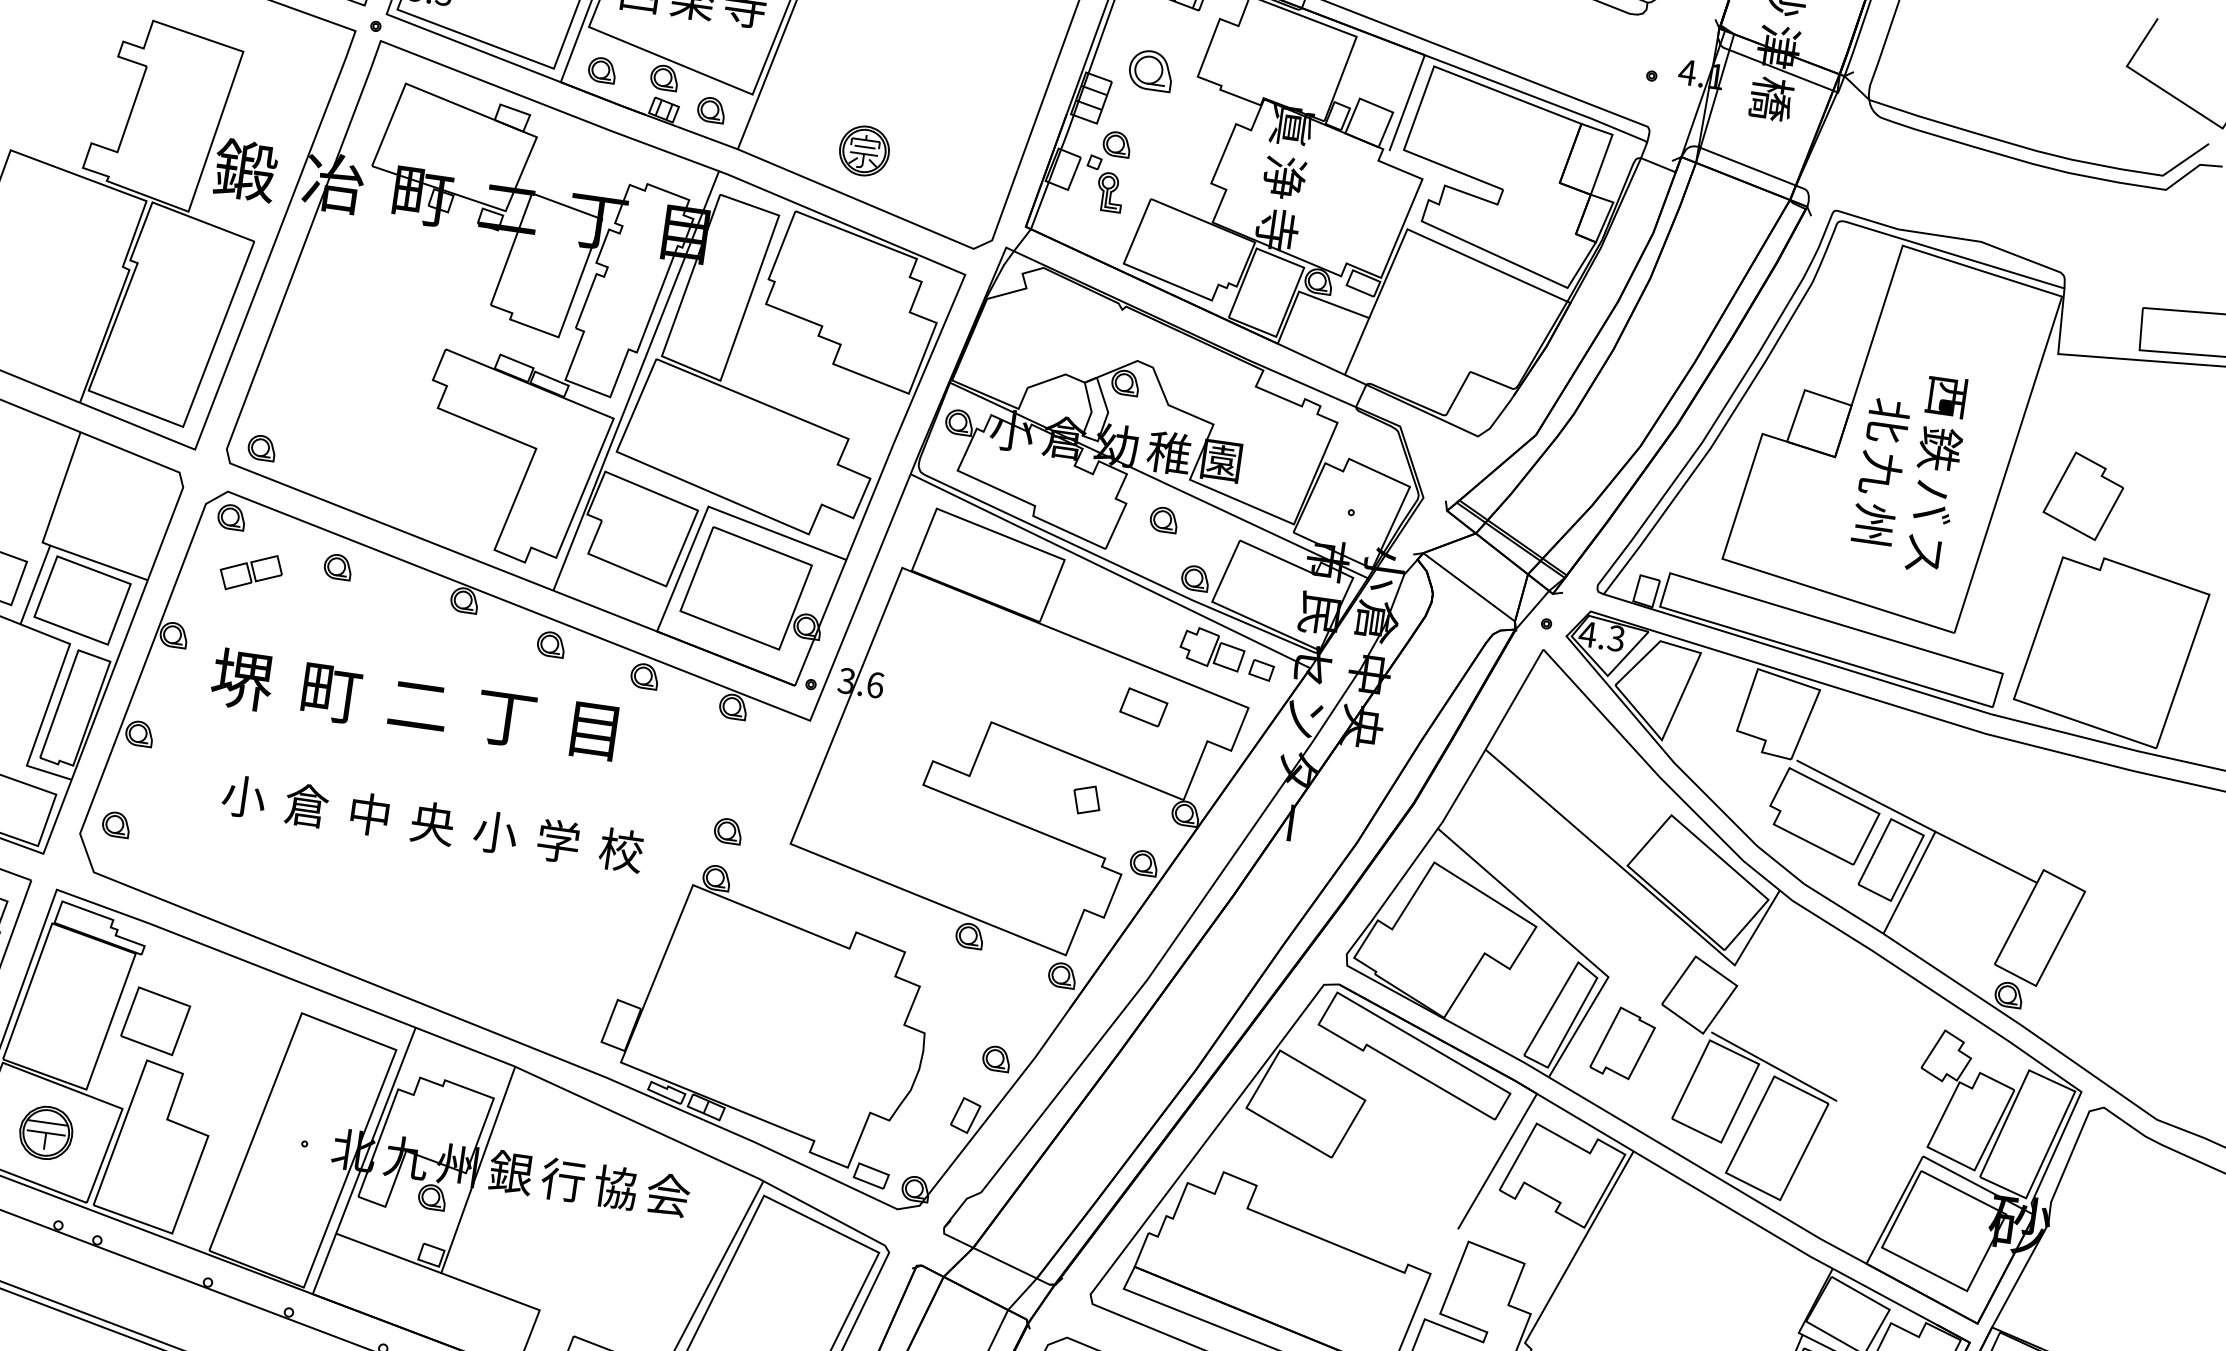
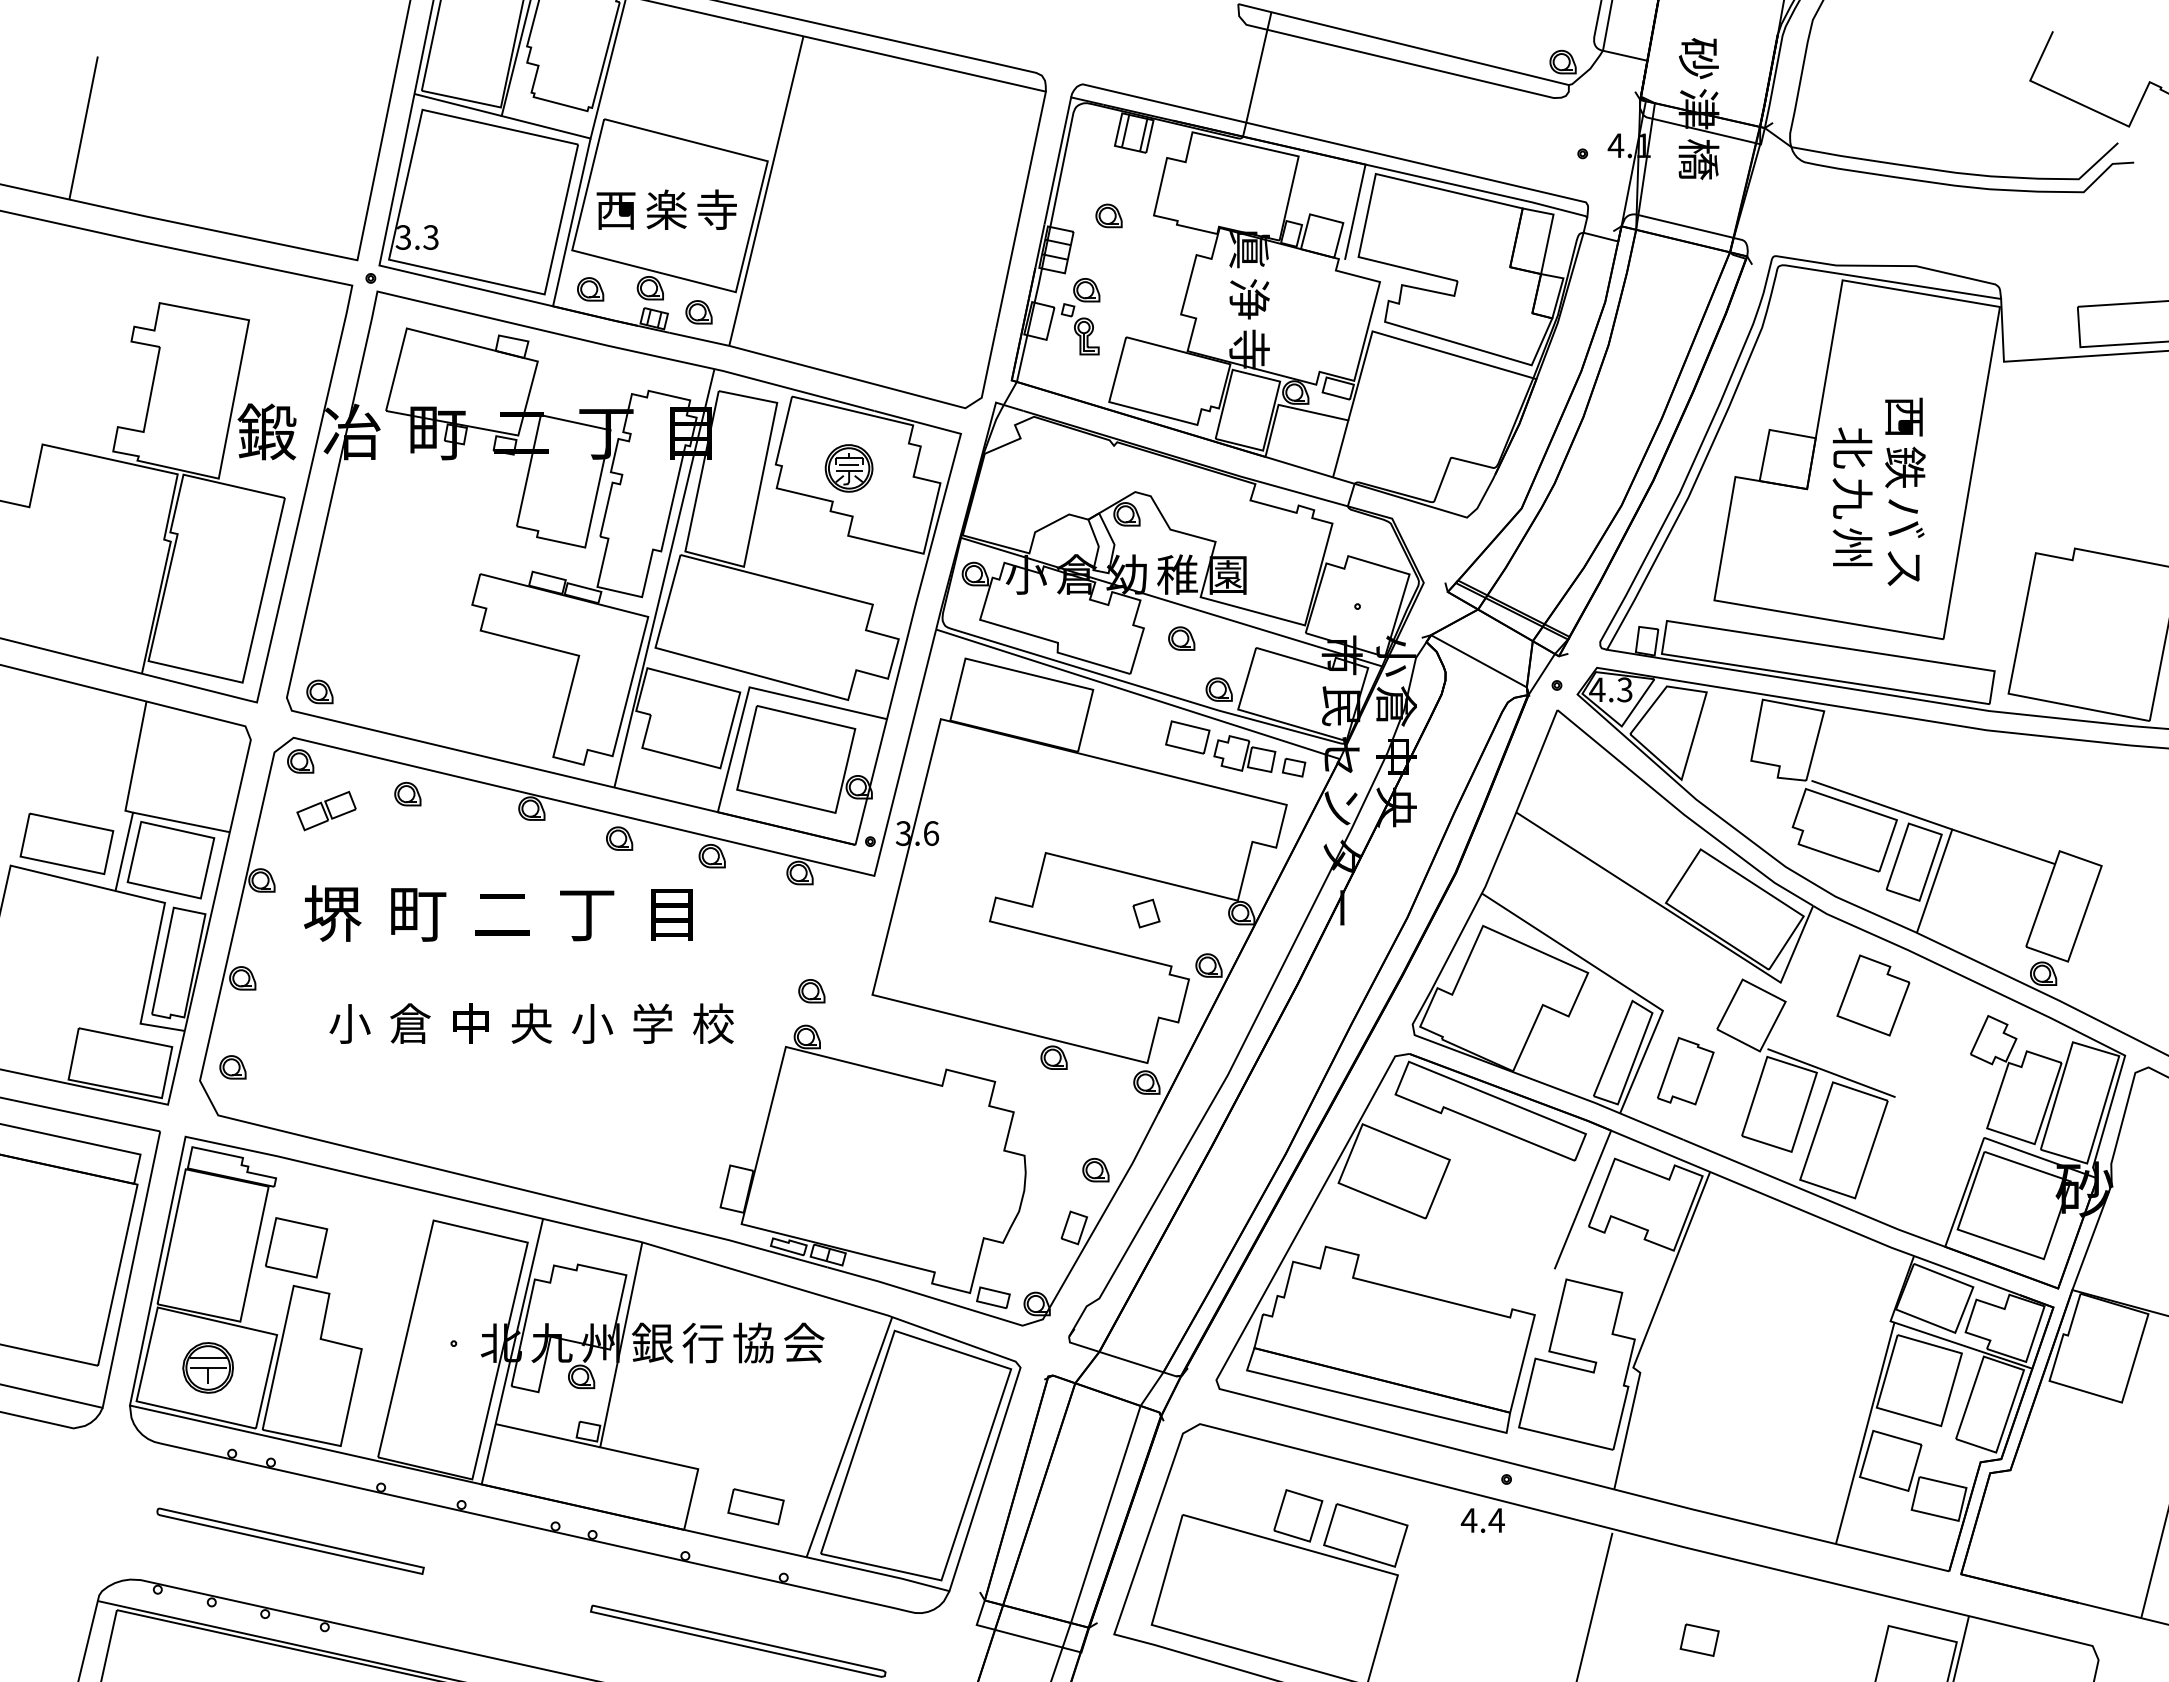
part: (1150, 70) -> (1108, 215), size x0.62
part: (863, 150) -> (848, 468), moved
part: (2084, 496) -> (1873, 995), moved
part: (1143, 707) -> (1187, 737), moved

